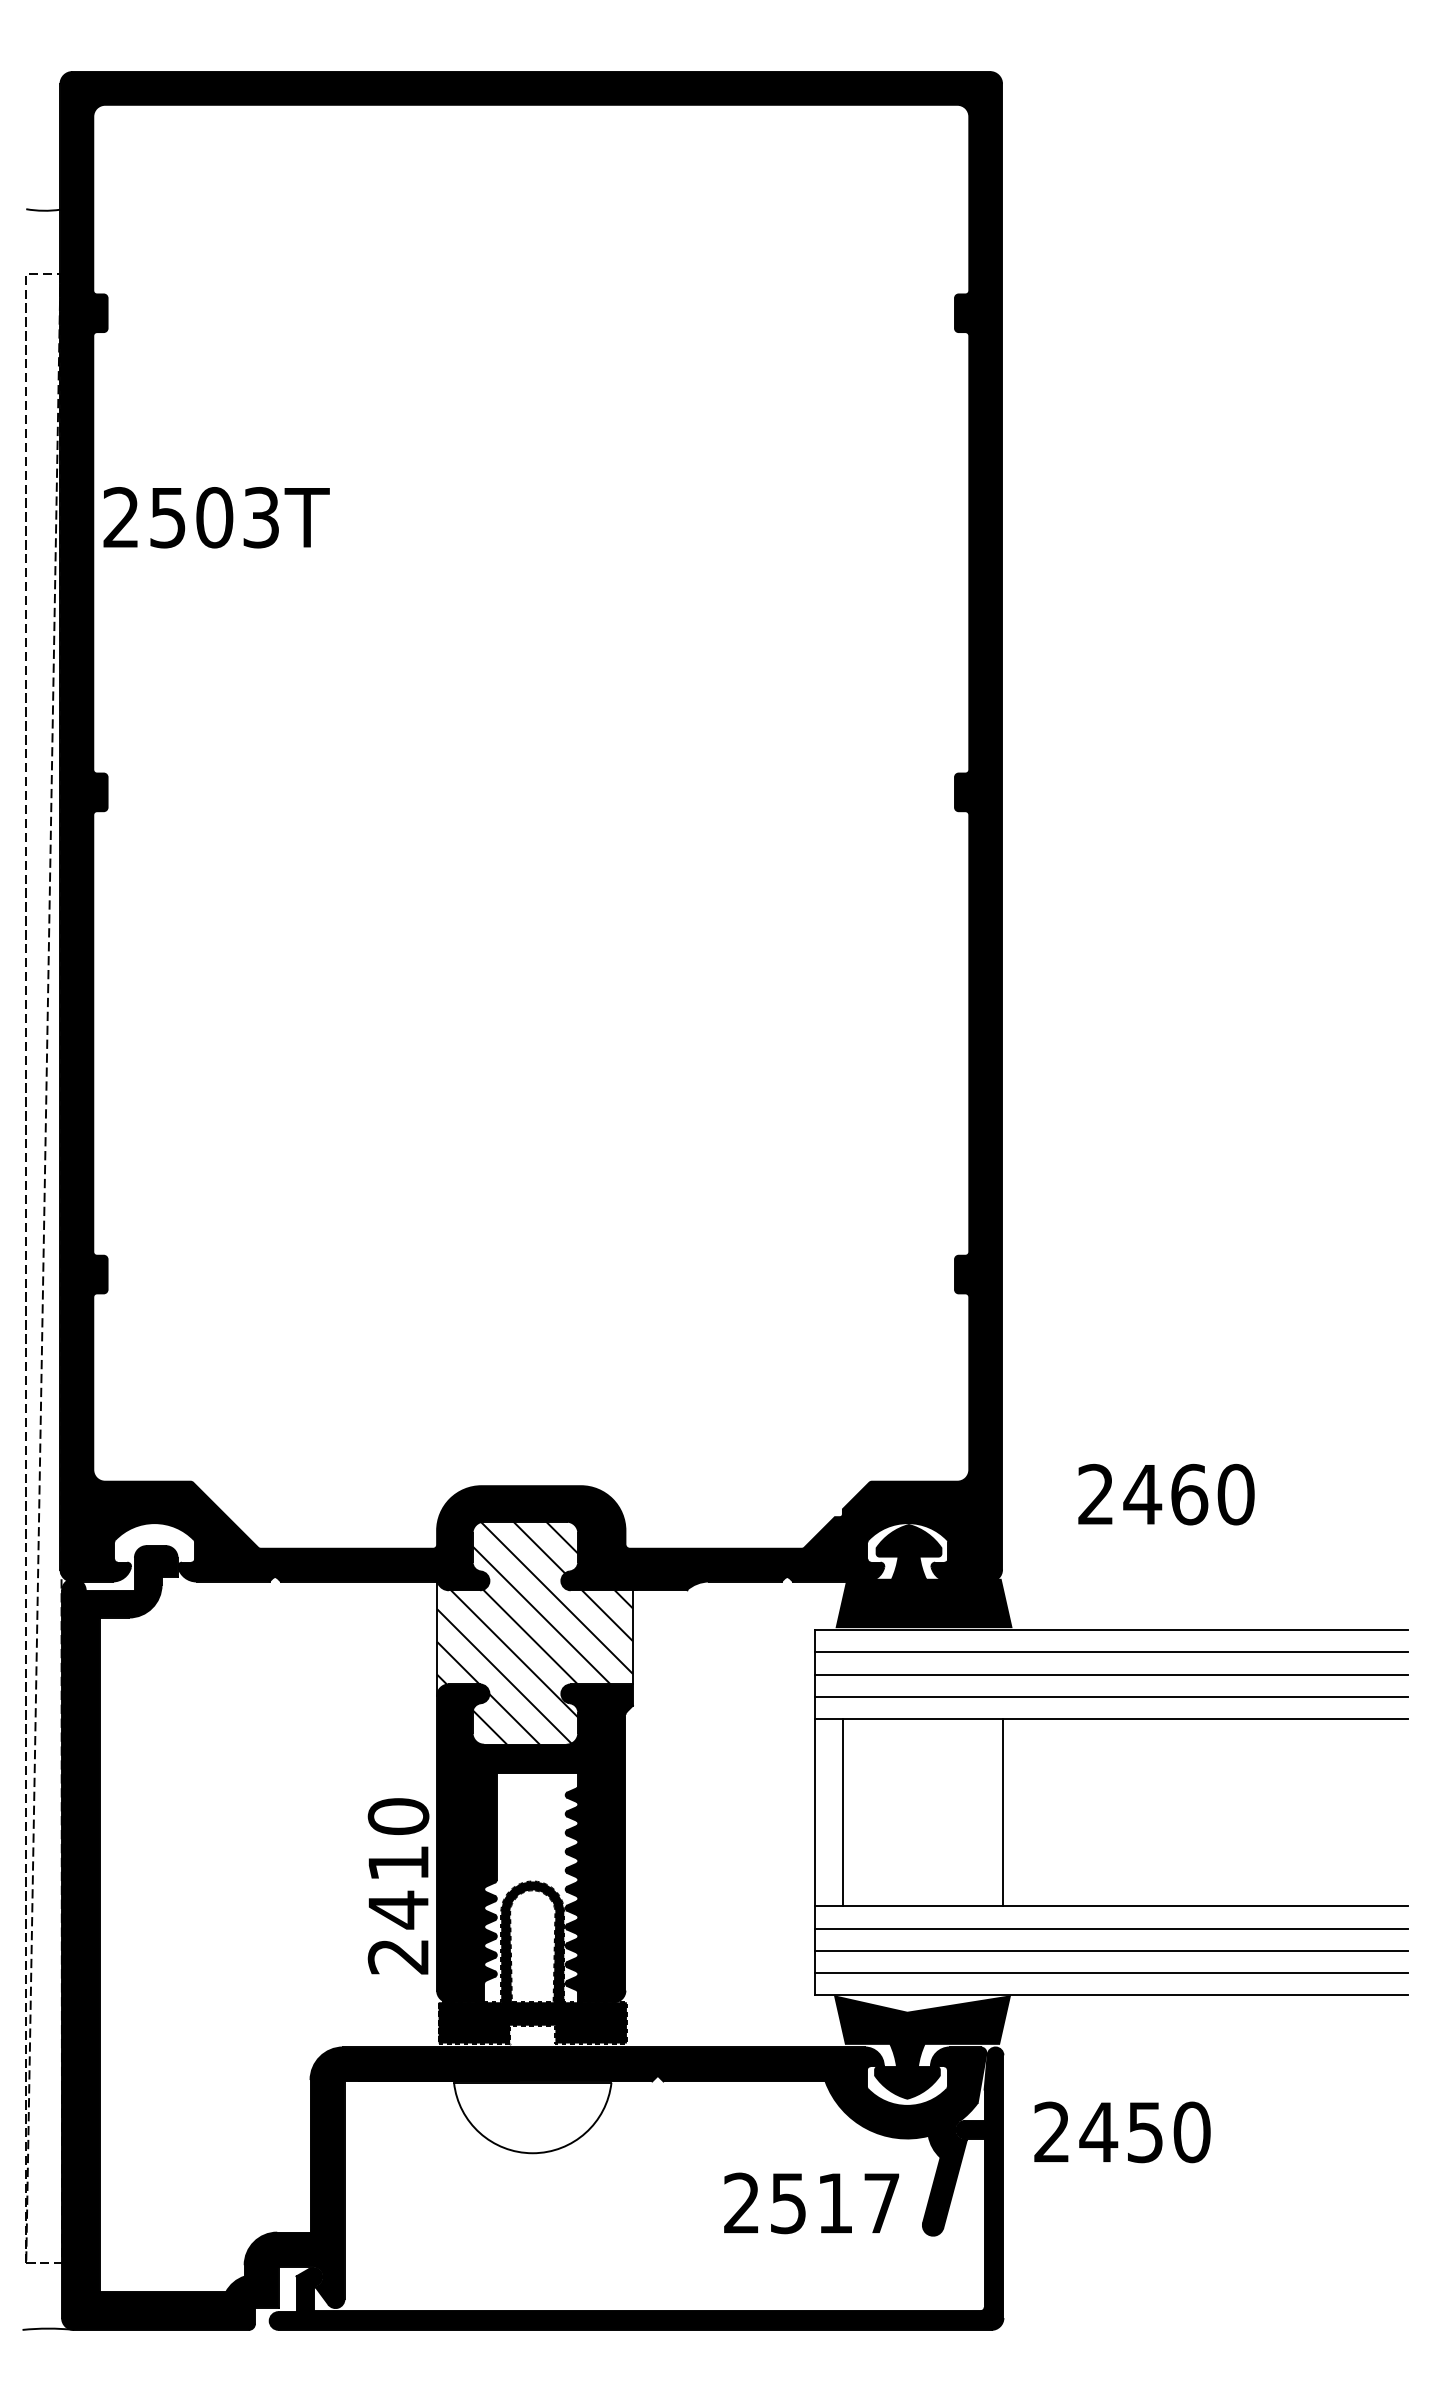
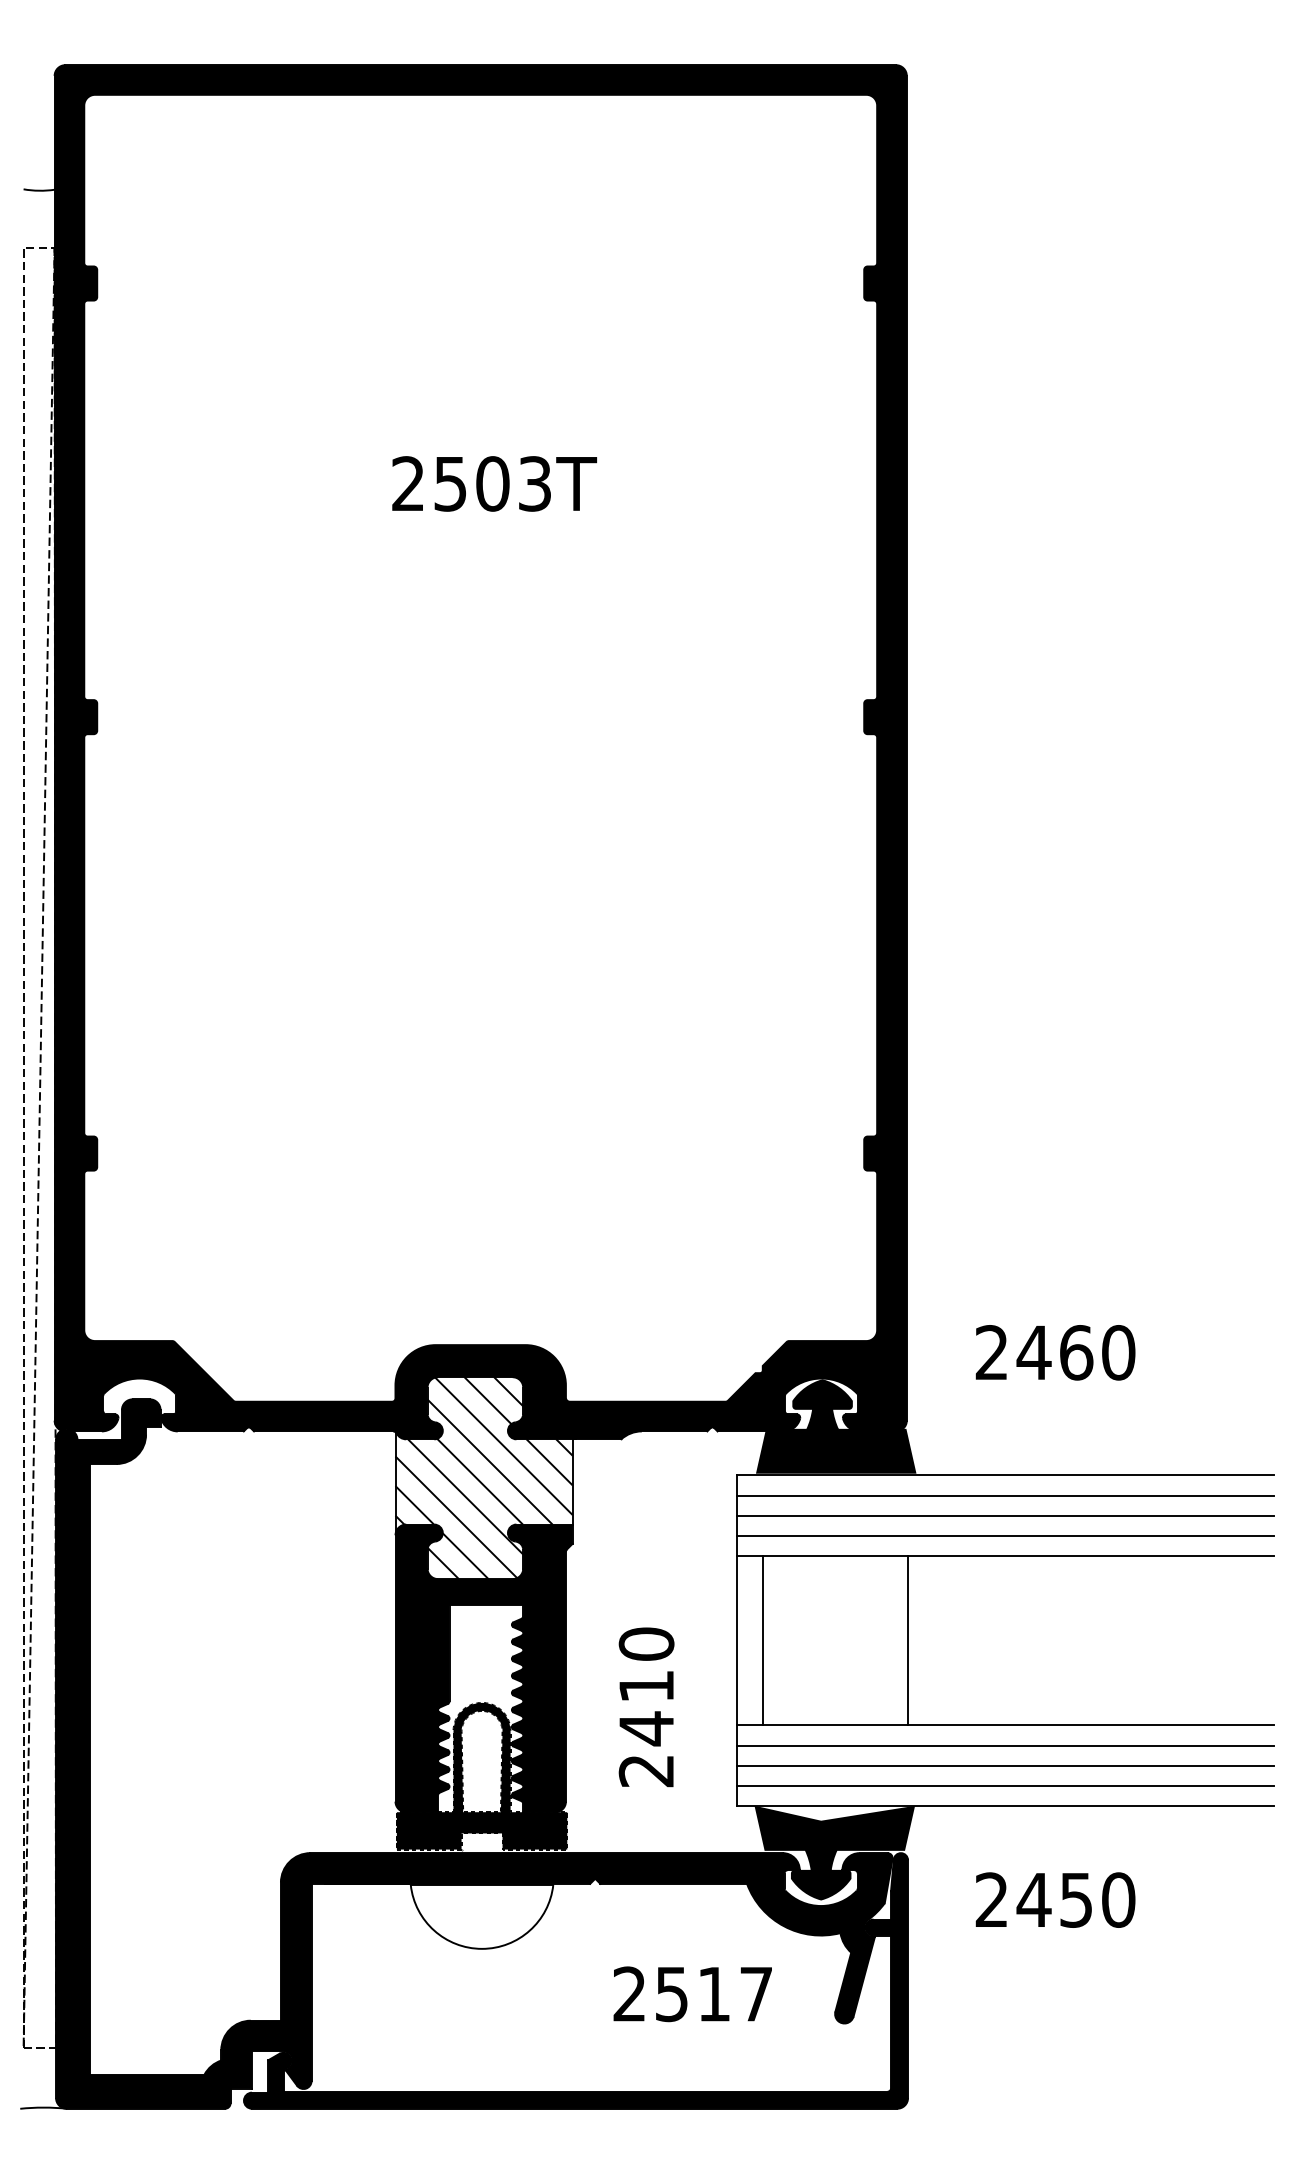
text: (216, 517) -> (494, 483), moved
text: (398, 1886) -> (646, 1707), moved
text: (1122, 2132) -> (1055, 1900), moved
text: (811, 2203) -> (692, 1994), moved

